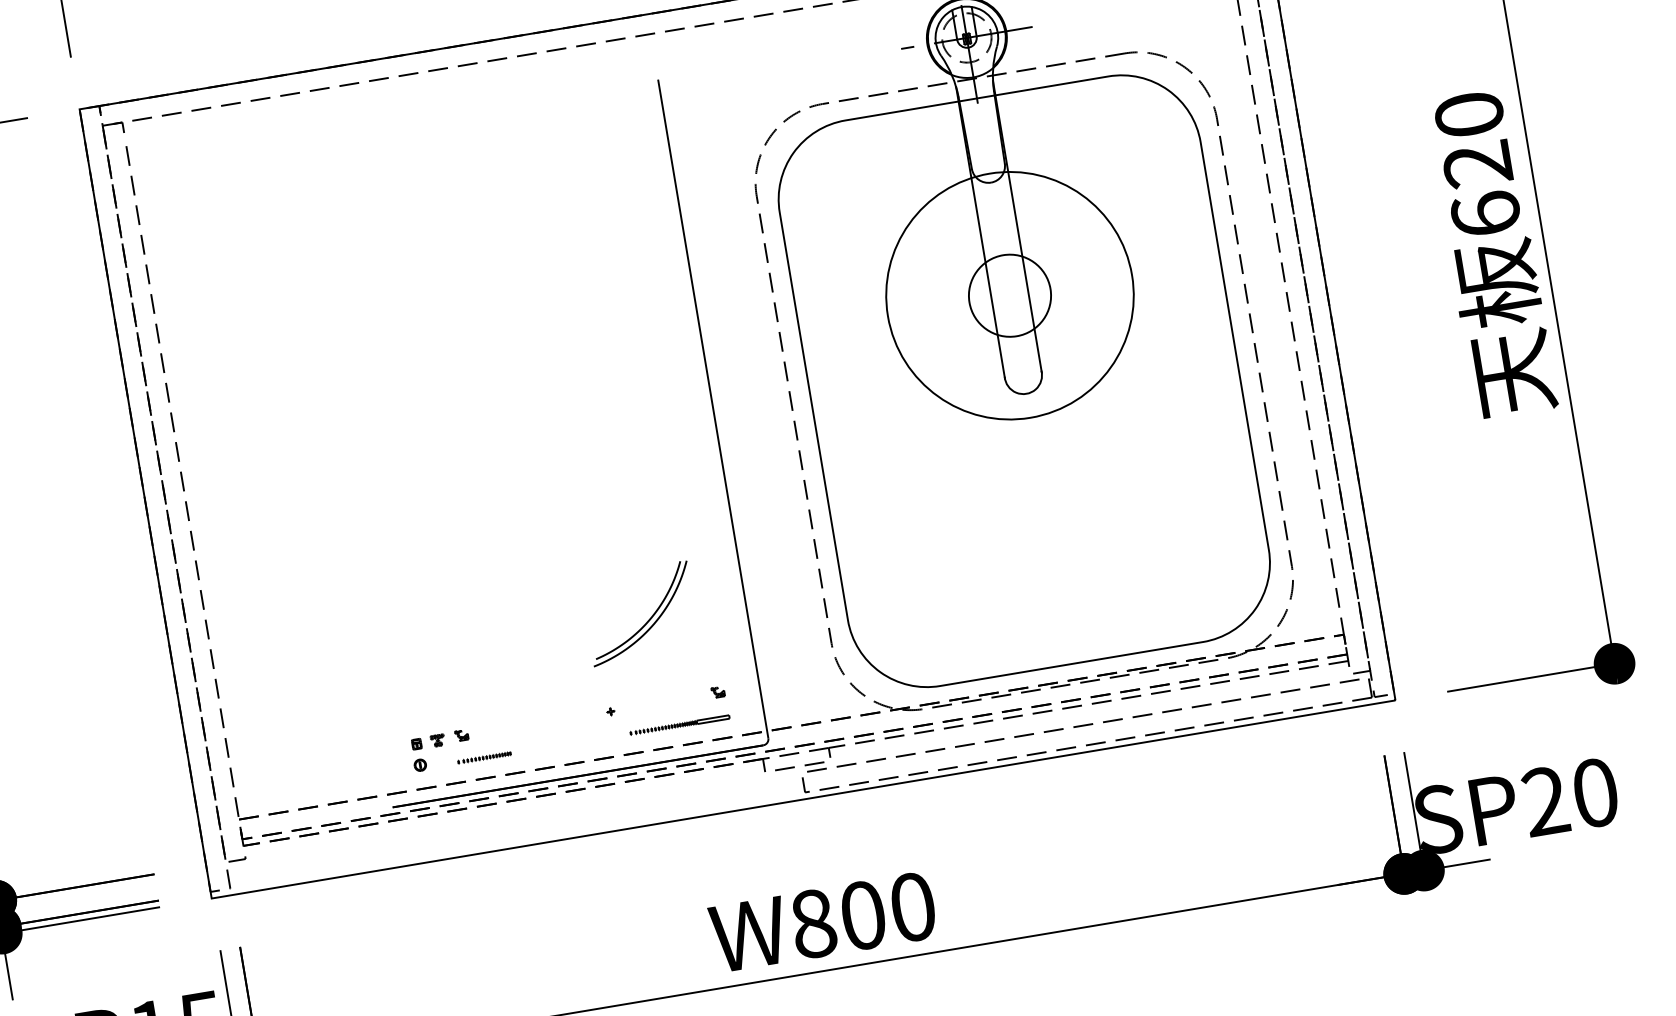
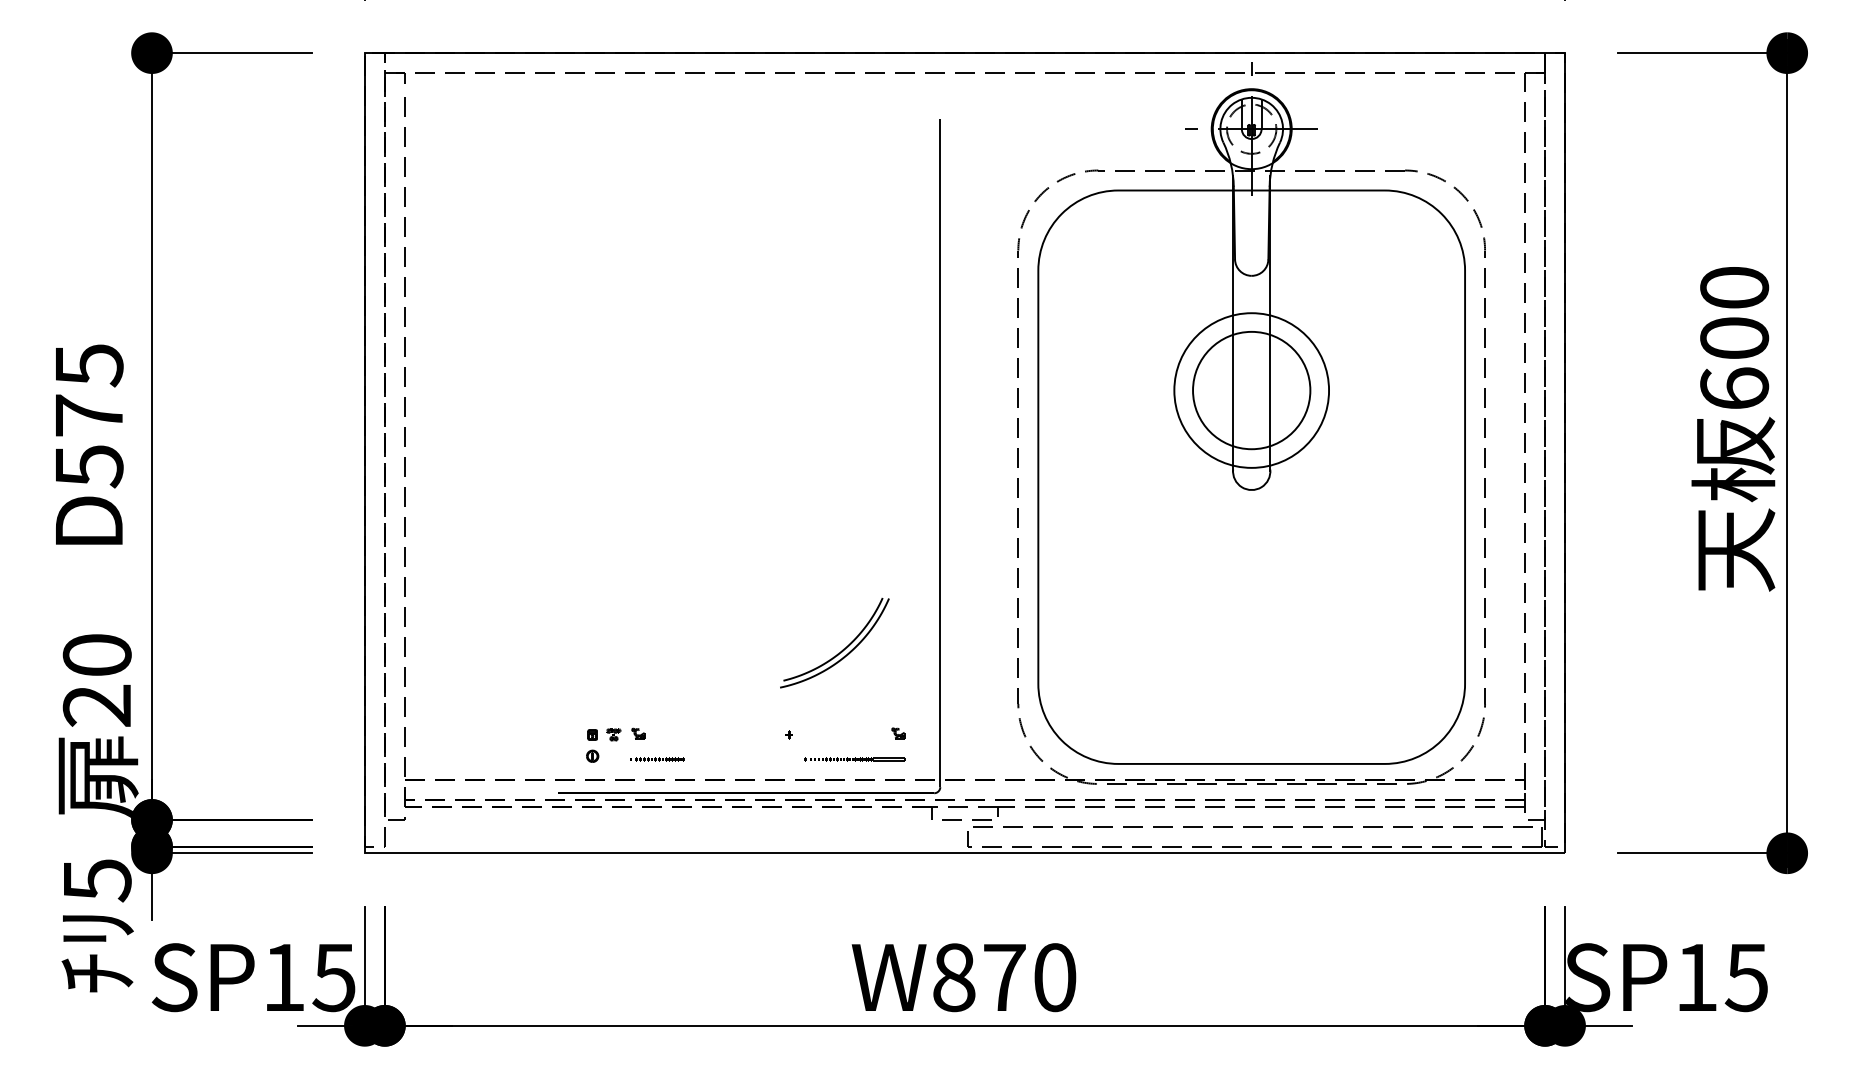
text: (1477, 164) -> (1734, 338), 620 -> 600
circle: (1009, 295) -> (1251, 390), size x0.62
circle: (1009, 295) -> (1251, 390), size x1.43
text: (1570, 797) -> (1721, 977), SP20 -> SP15
text: (863, 915) -> (1004, 977), W800 -> W870

